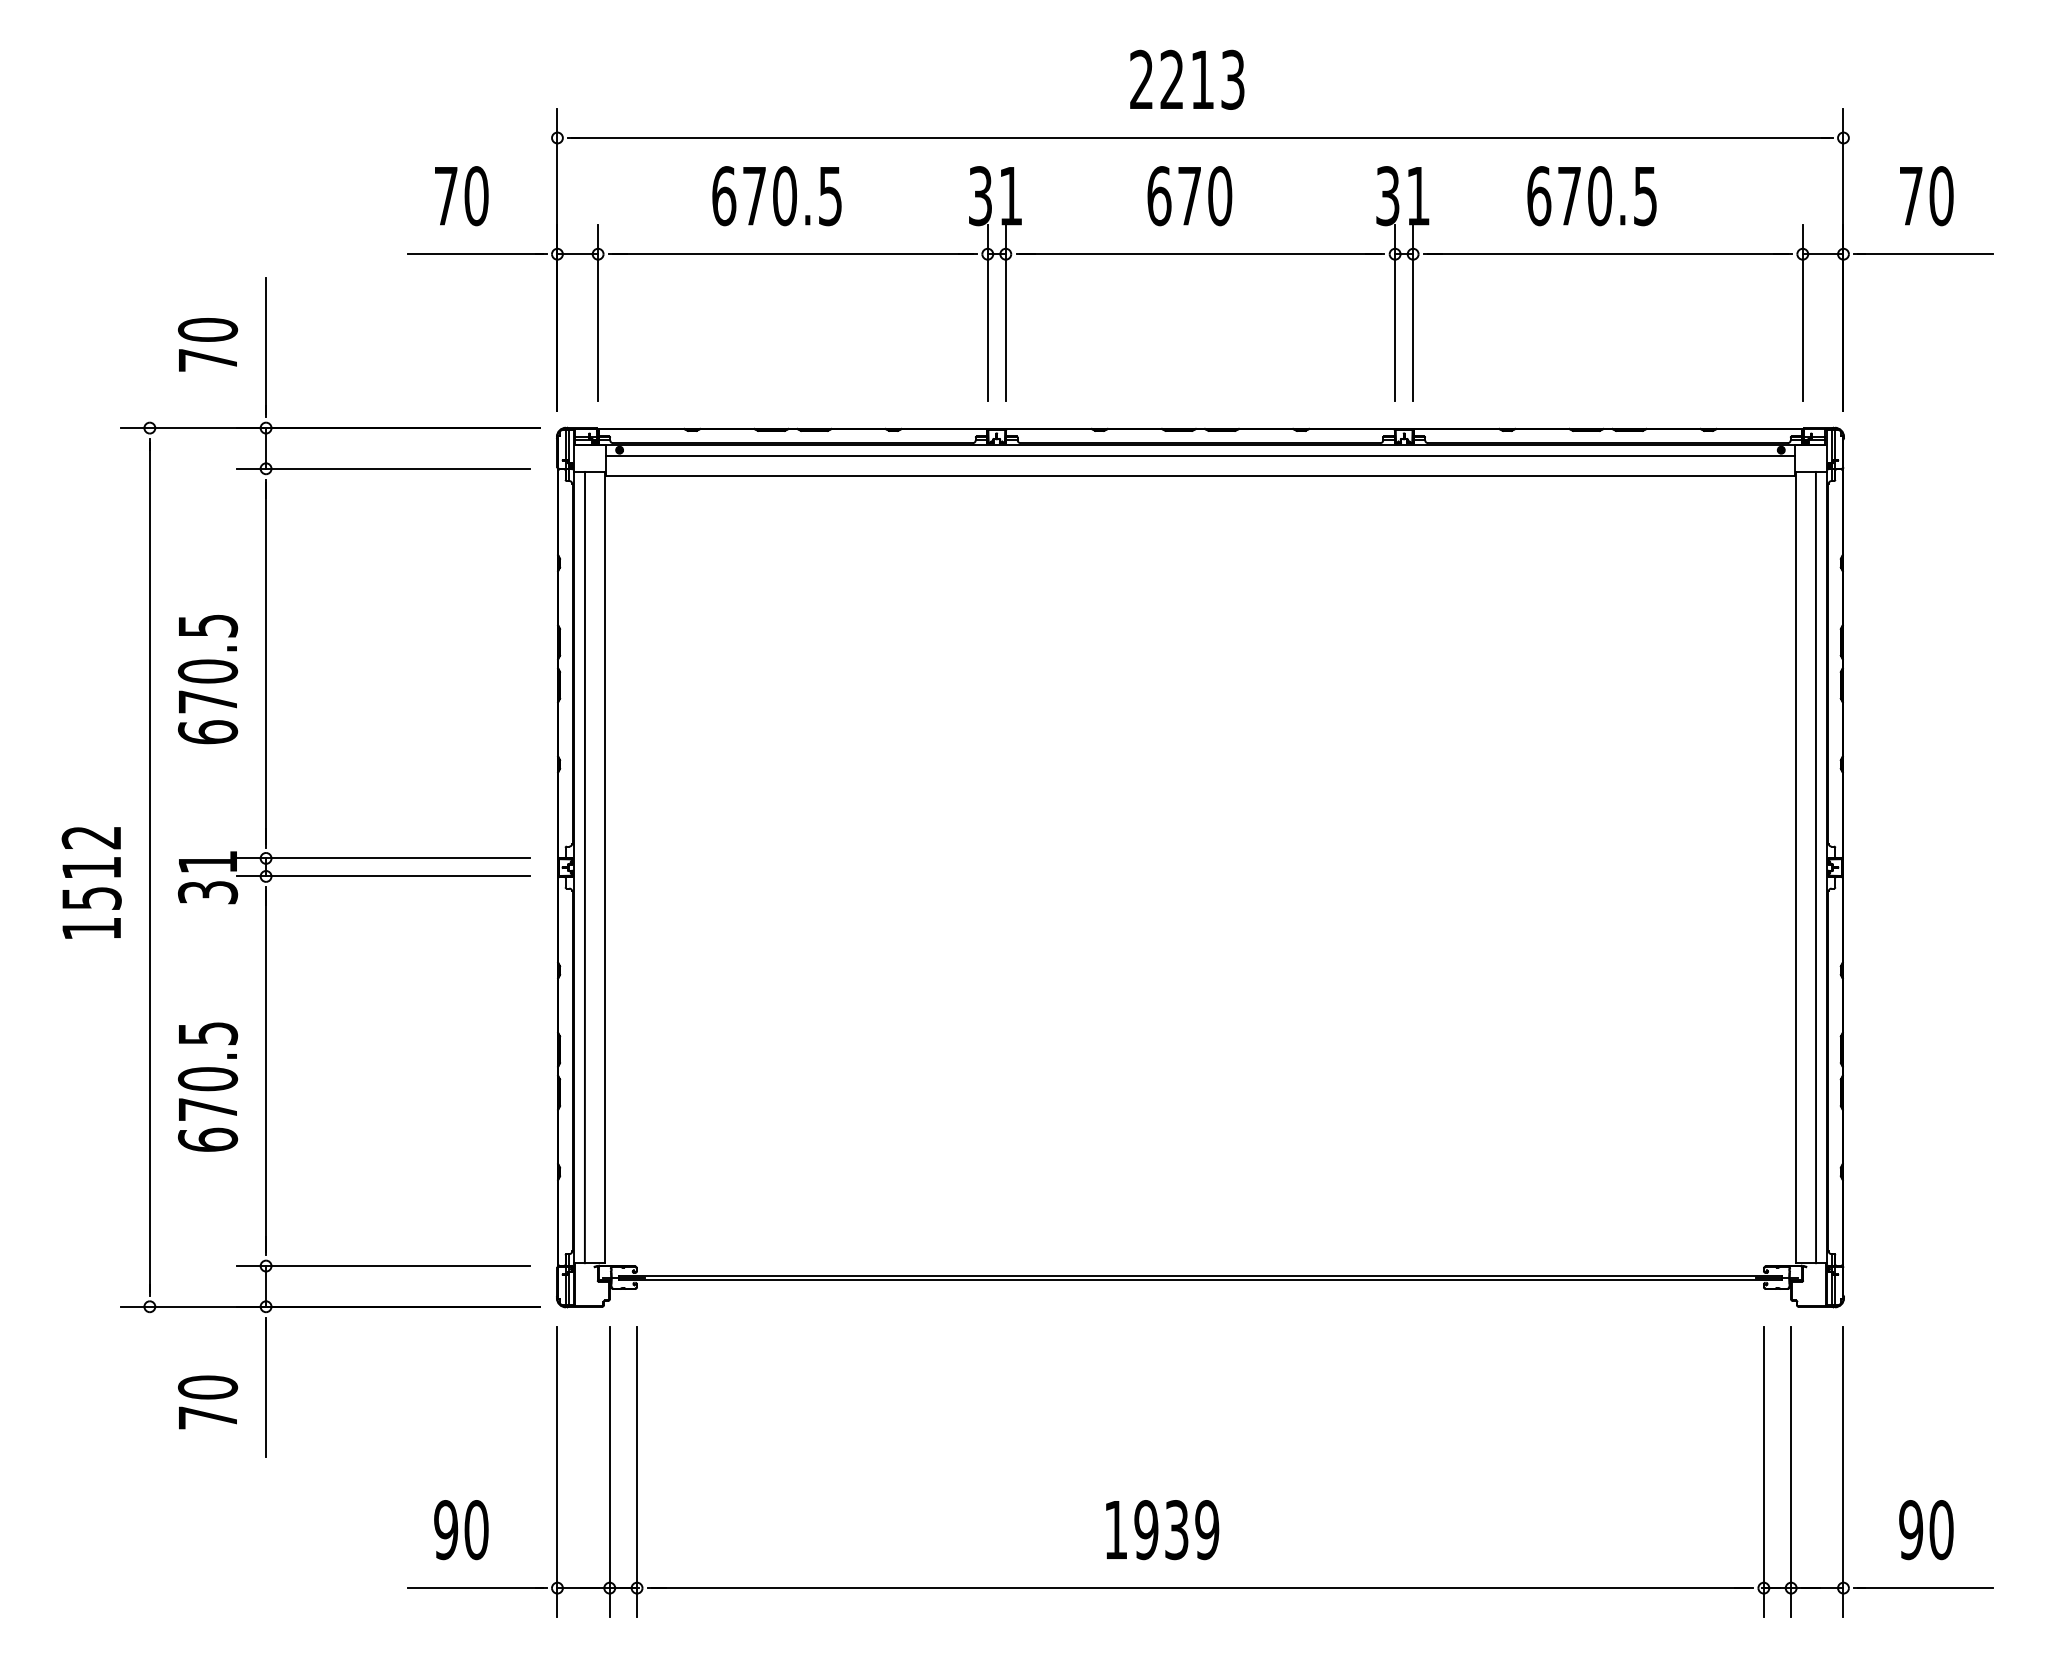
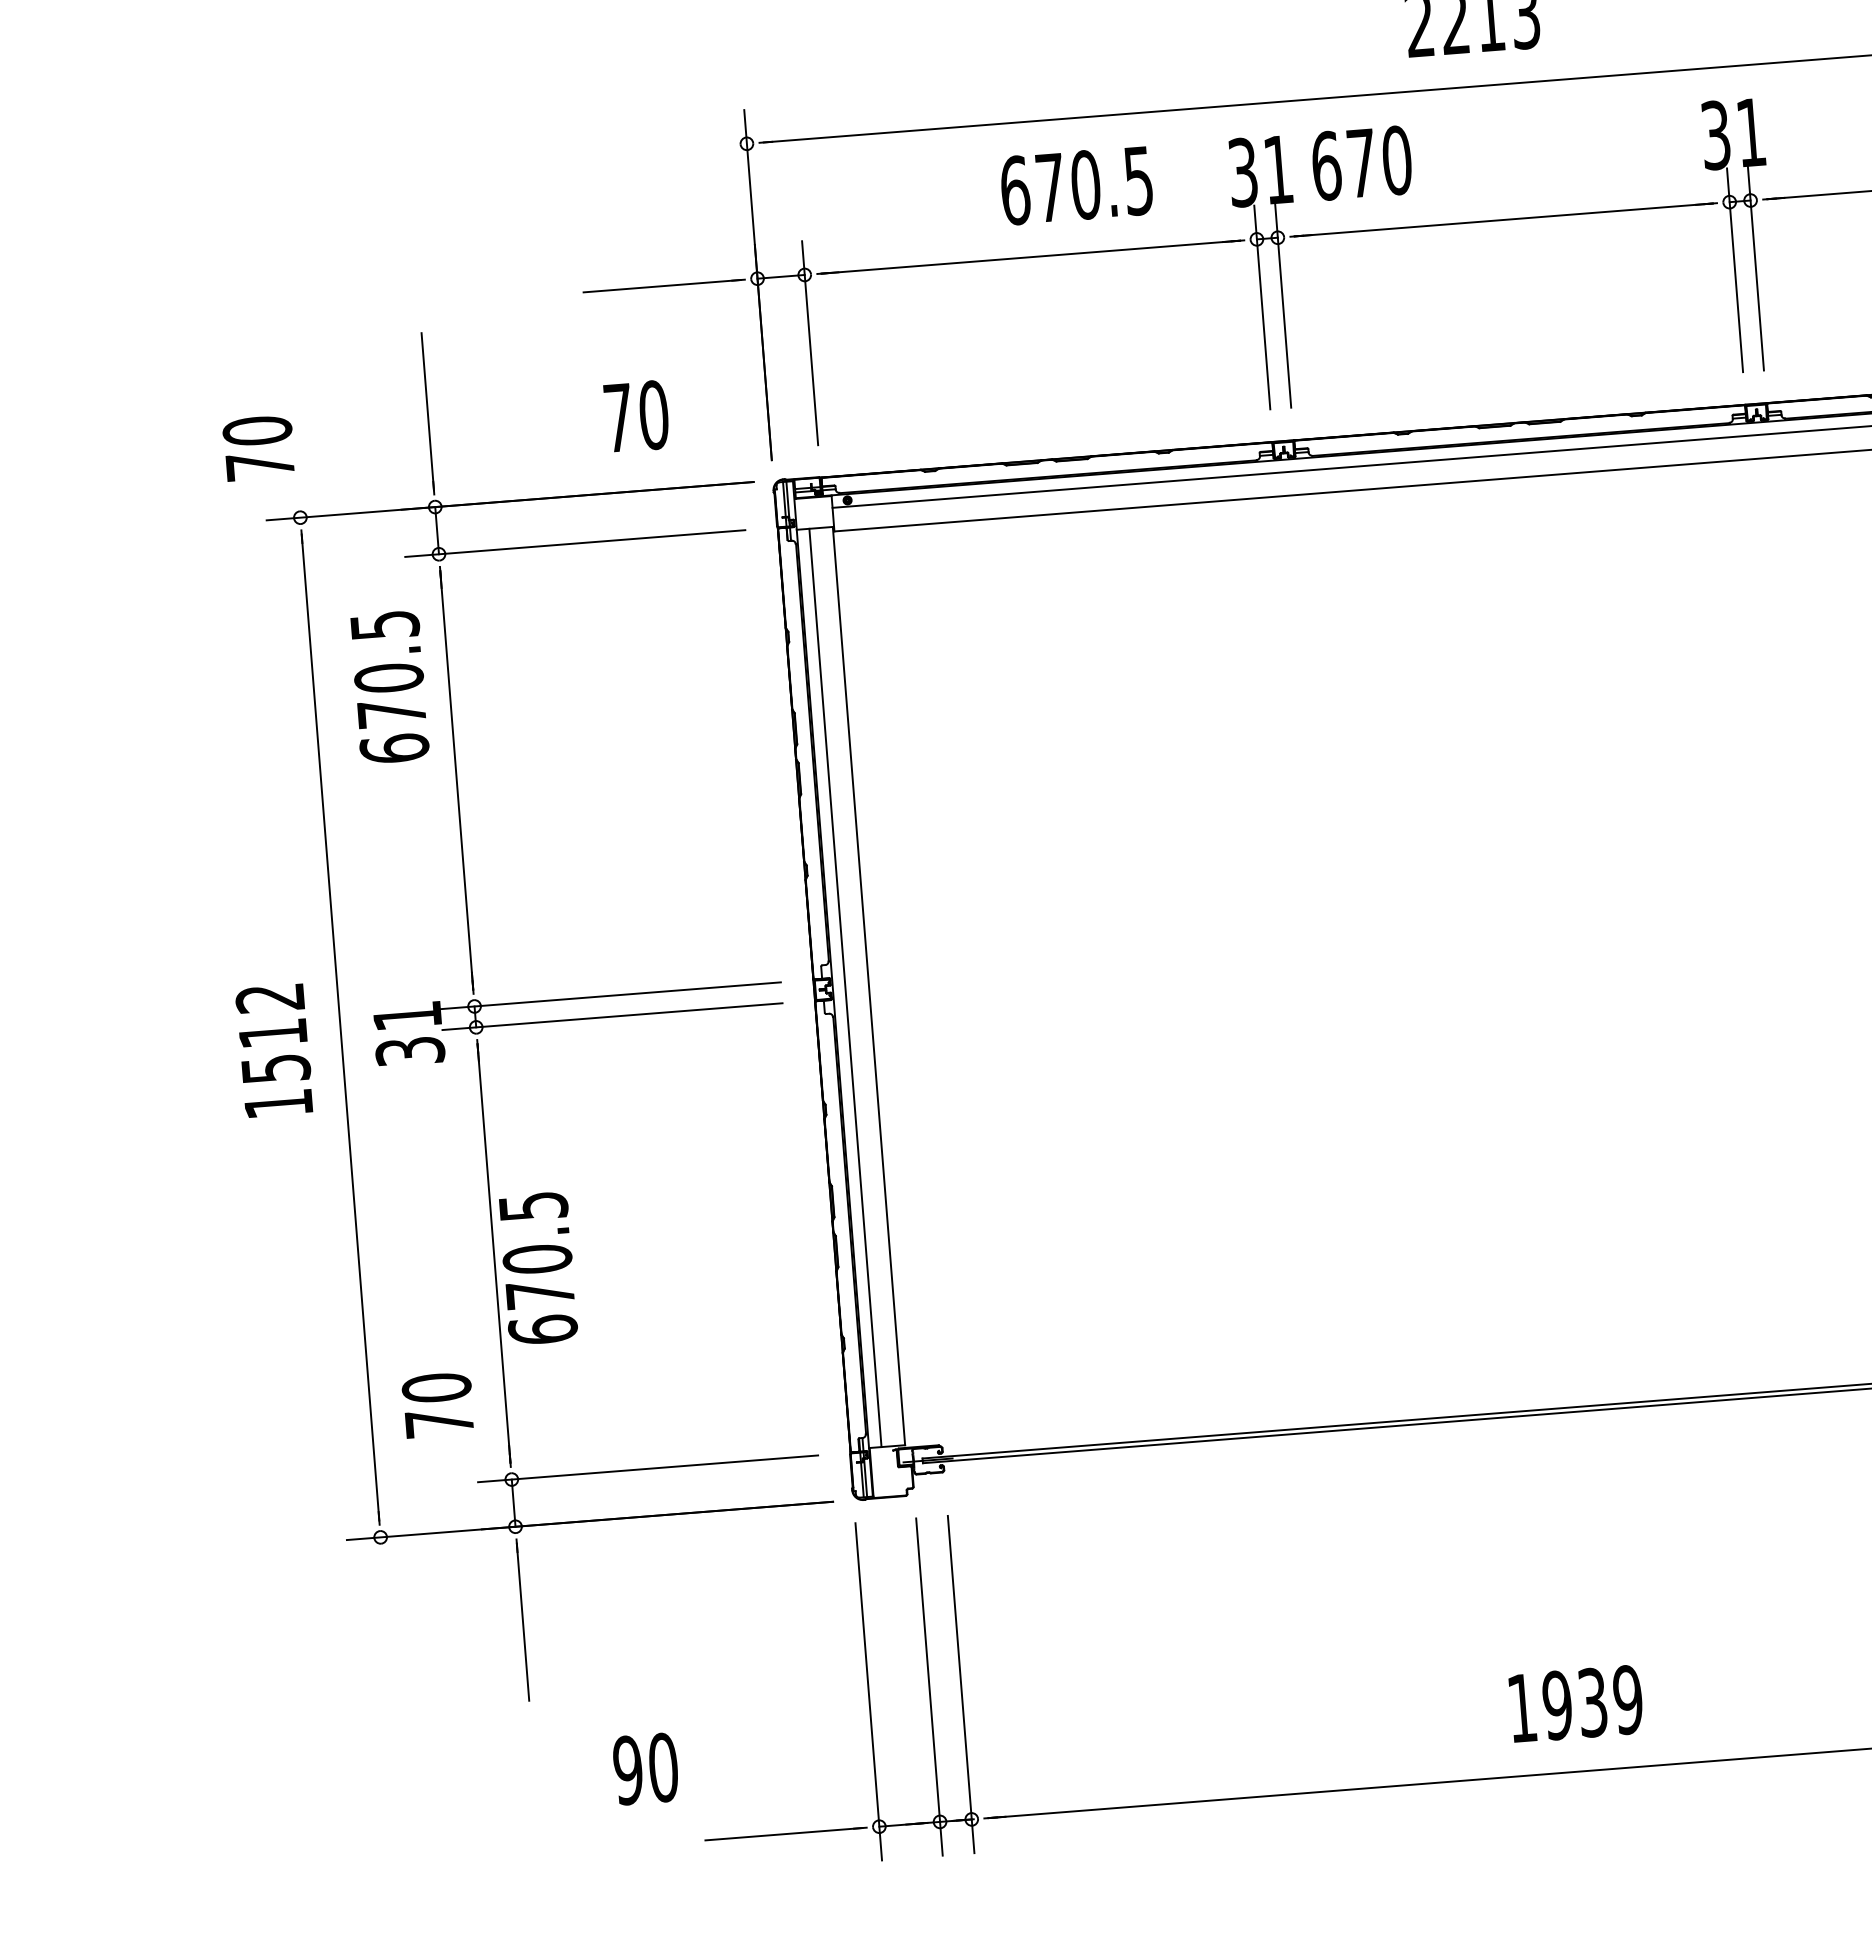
text: (461, 196) -> (636, 416), moved
text: (776, 196) -> (1076, 186), moved
text: (1189, 196) -> (1361, 163), moved
text: (208, 344) -> (259, 447), moved
text: (208, 679) -> (390, 687), moved
text: (208, 1086) -> (538, 1267), moved
text: (208, 1402) -> (438, 1405), moved
text: (461, 1530) -> (646, 1769), moved

